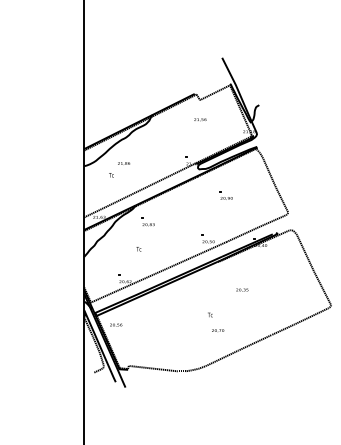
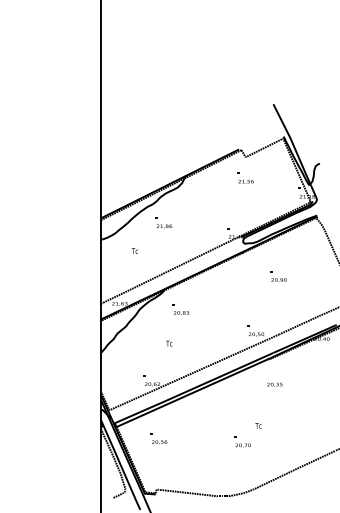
text: (124, 163) -> (165, 226), moved
text: (242, 289) -> (275, 383), moved
text: (116, 324) -> (160, 441), moved
text: (218, 330) -> (243, 445), moved

